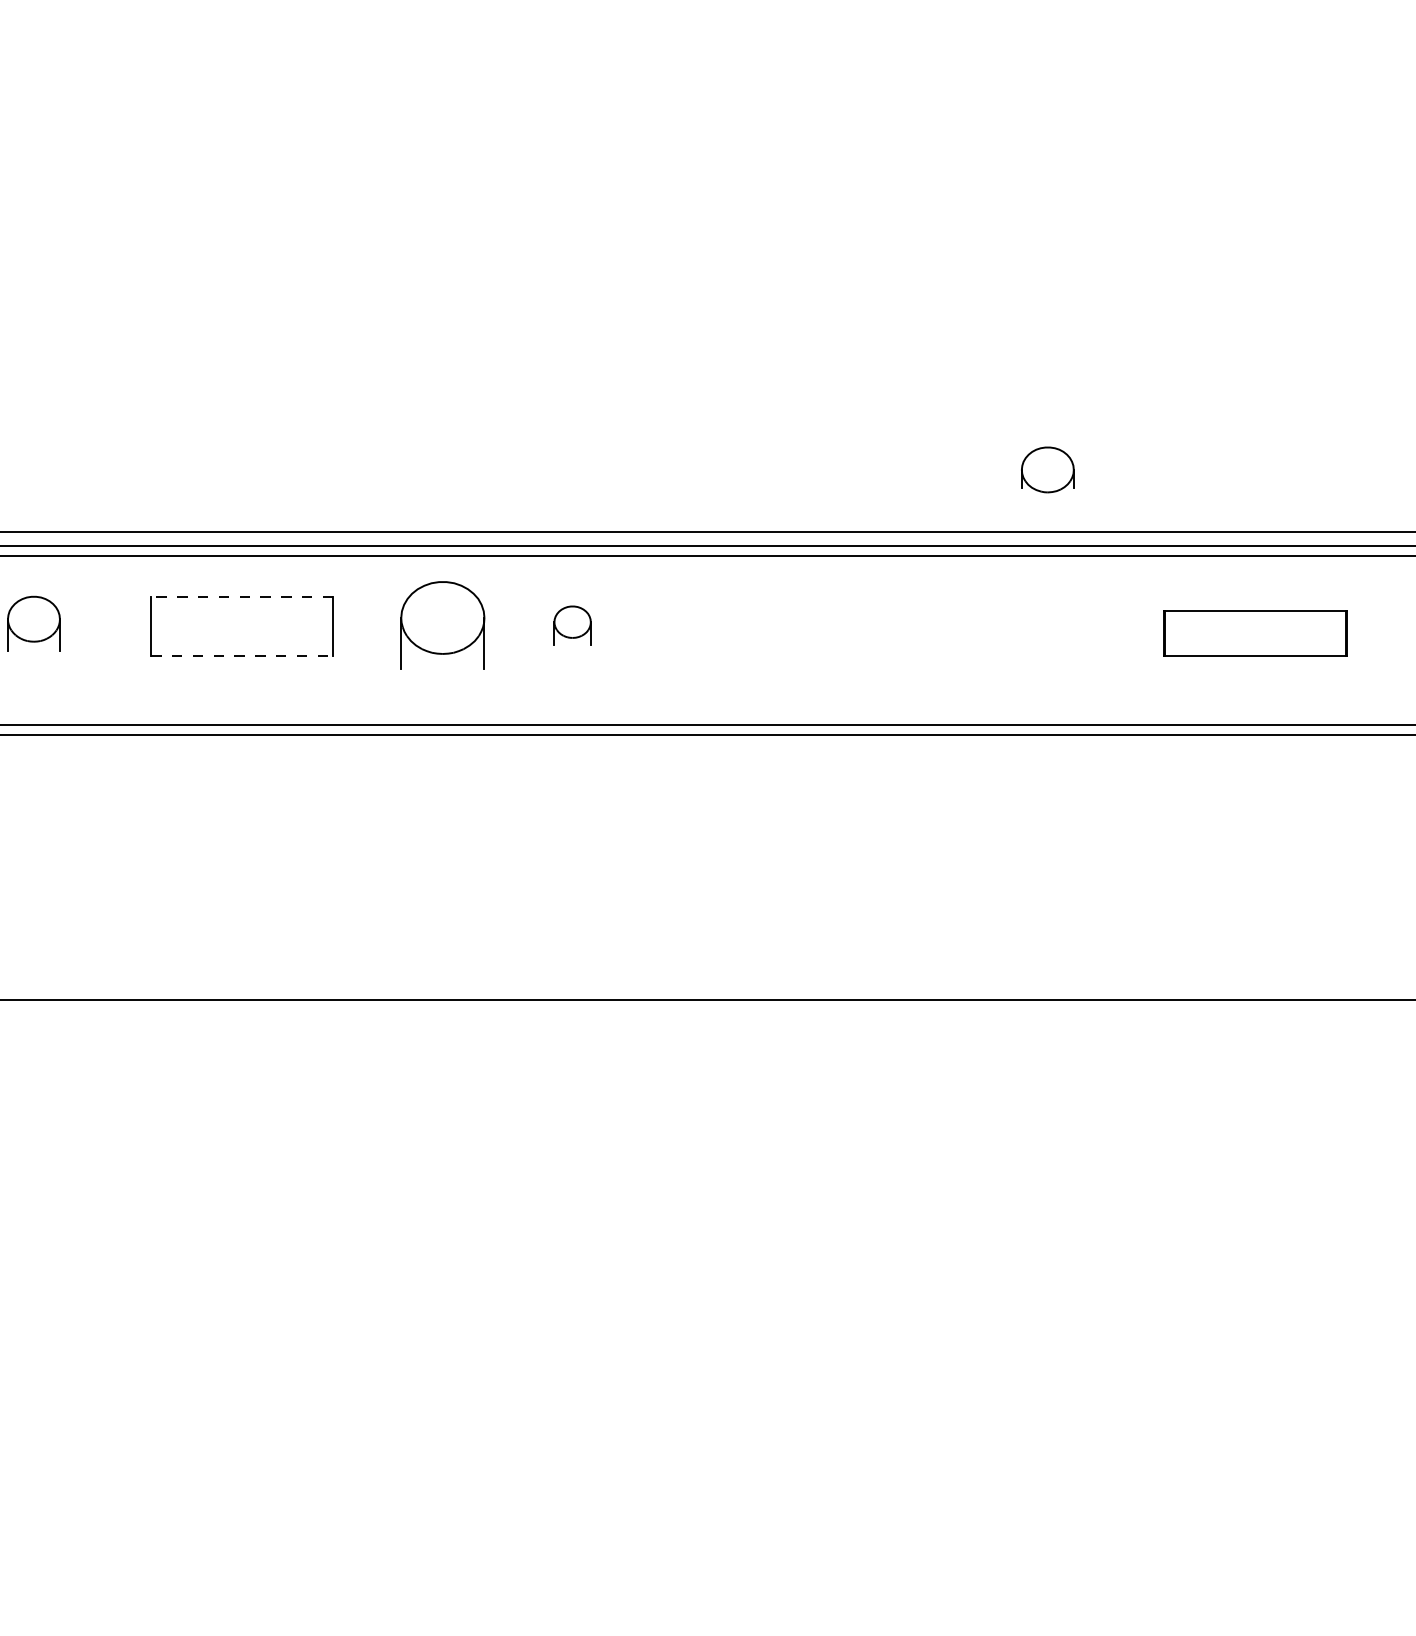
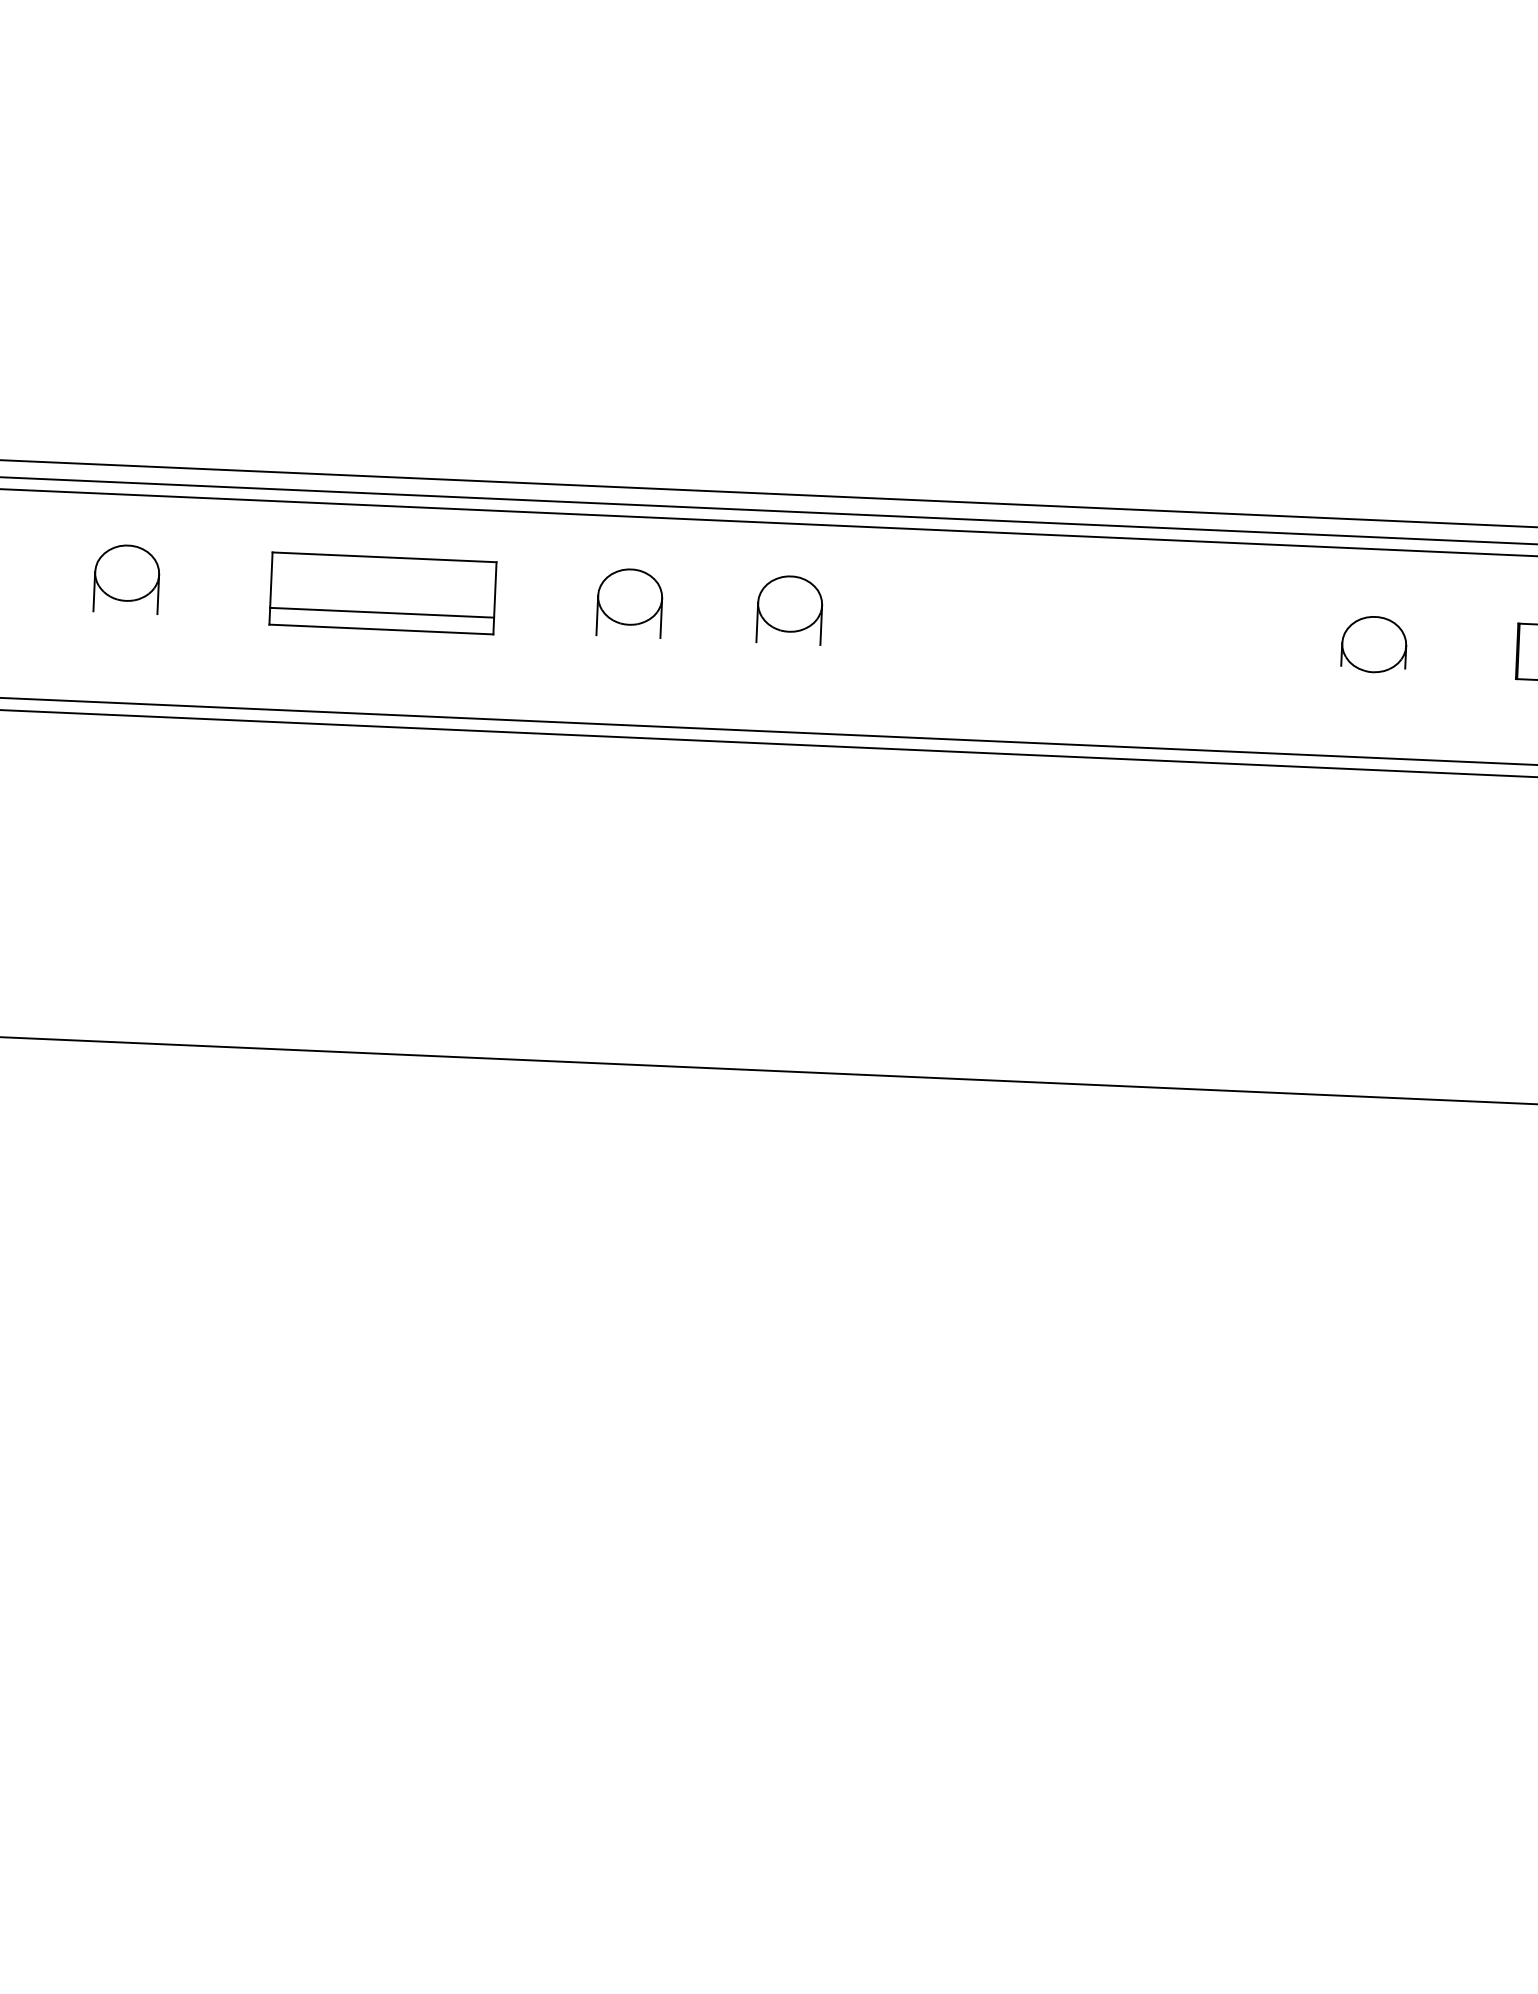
part: (1047, 469) -> (1373, 644), moved
line: (242, 597) -> (384, 557), dashed -> solid
part: (442, 625) -> (629, 602), size x0.62
part: (572, 625) -> (789, 609), size x1.43
line: (242, 642) -> (382, 613), added
line: (242, 655) -> (381, 629), dashed -> solid

